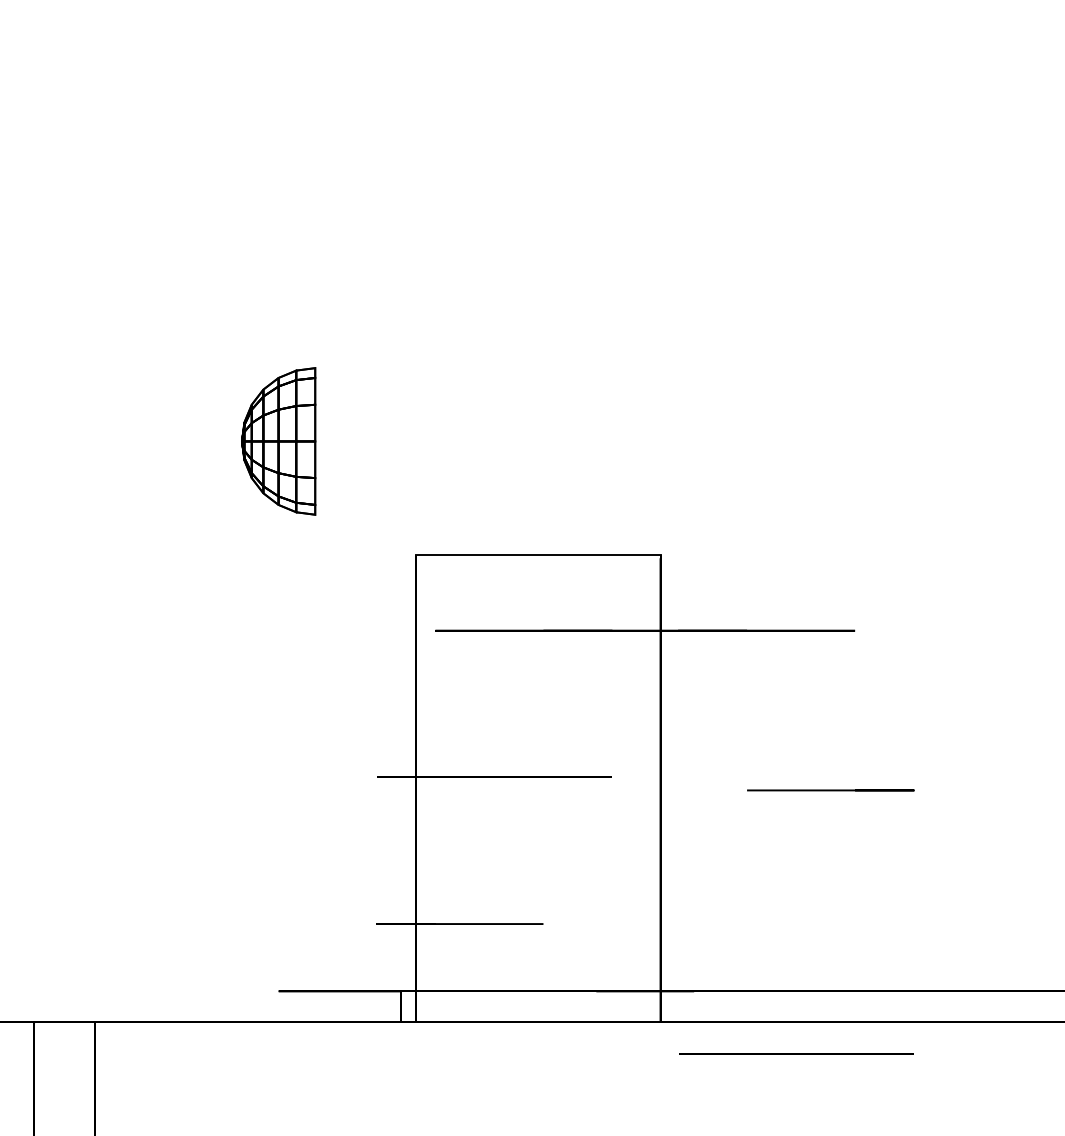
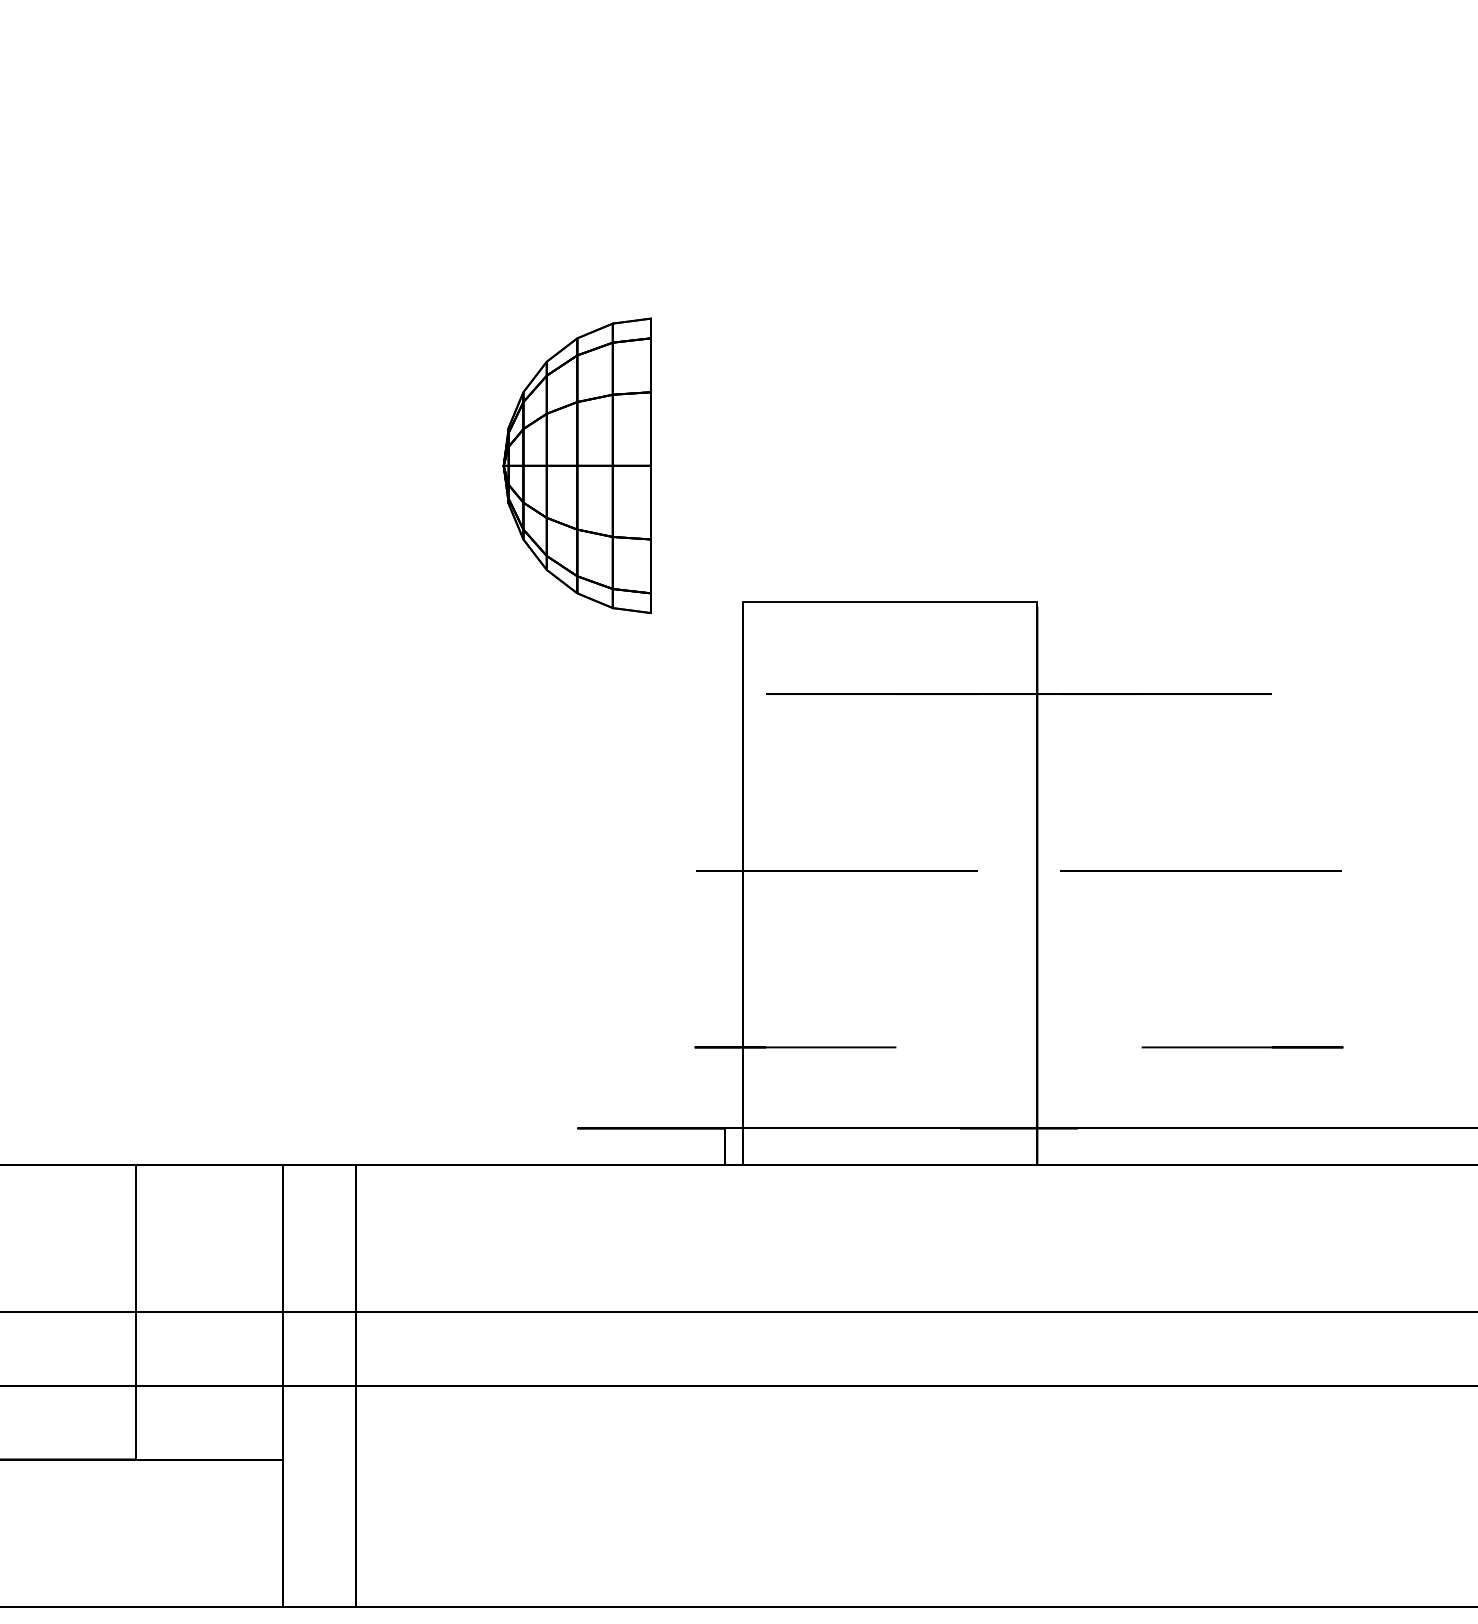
part: (278, 441) -> (576, 465), size x1.67
line: (830, 790) -> (1242, 1047), moved
line: (795, 1053) -> (1200, 870), moved

